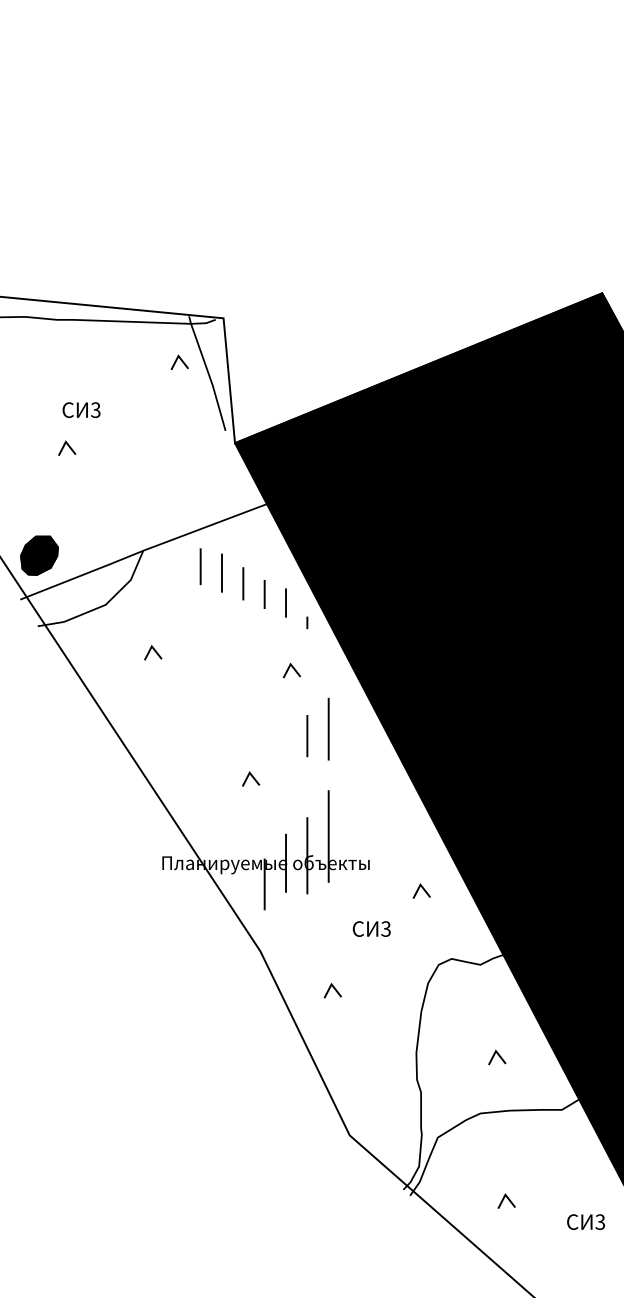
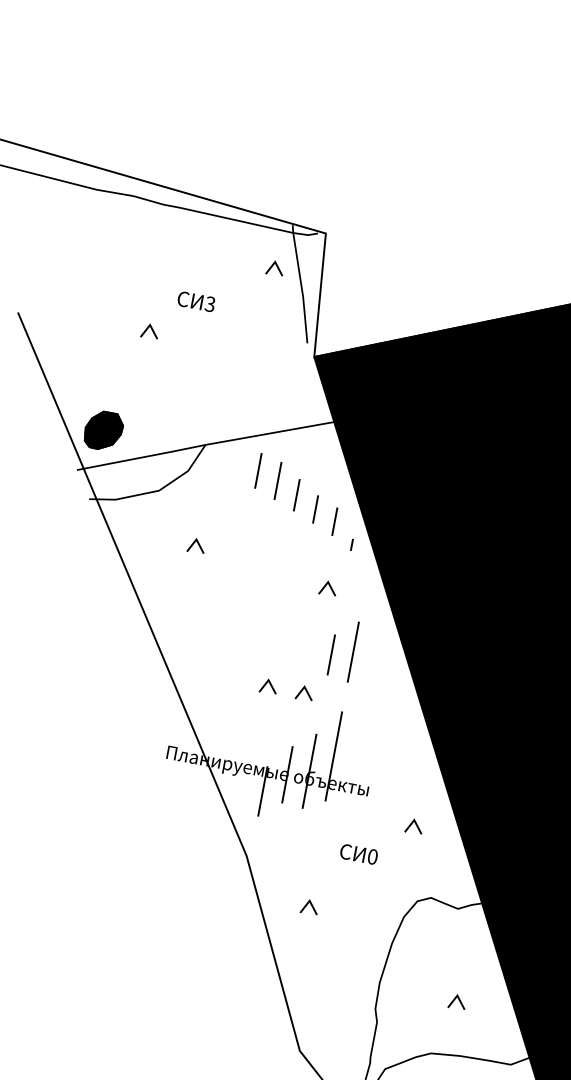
text: (81, 409) -> (196, 301), moved
line: (289, 777) -> (306, 691), added
text: (385, 928) -> (372, 856), 3 -> 0

